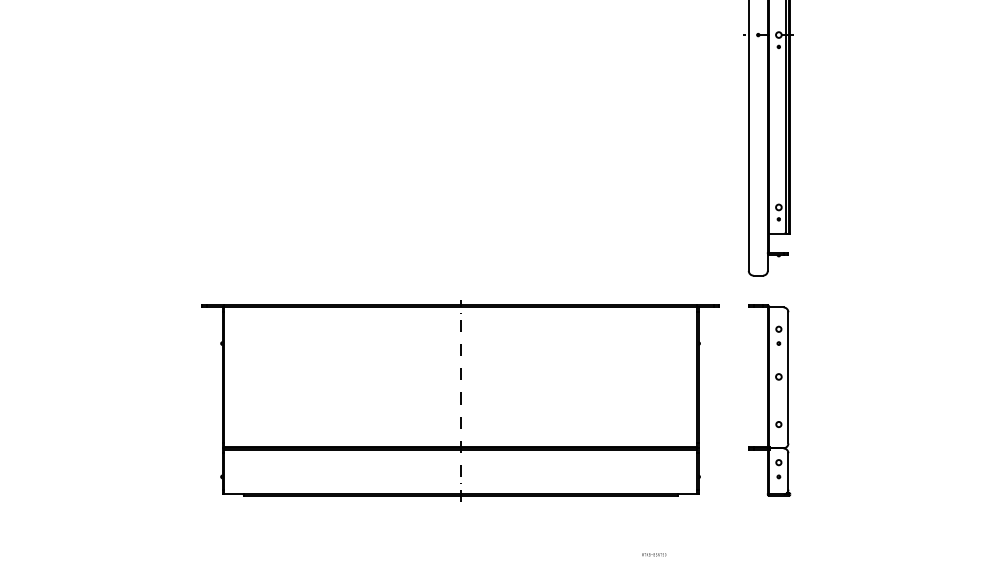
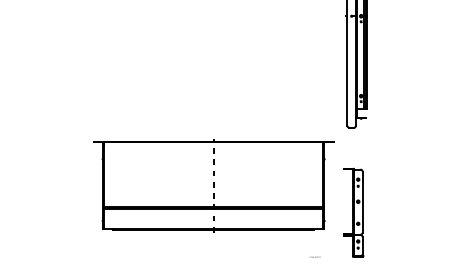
part: (768, 400) -> (353, 212), moved
text: (654, 553) -> (315, 256), moved

